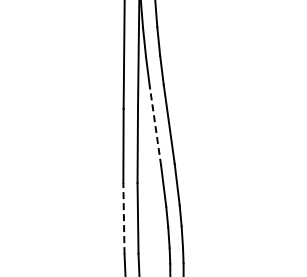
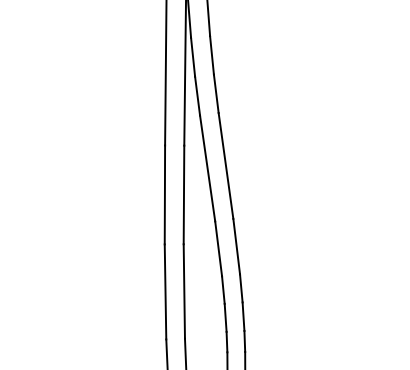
line: (155, 125) -> (207, 167), dashed -> solid
line: (123, 218) -> (164, 291), dashed -> solid

